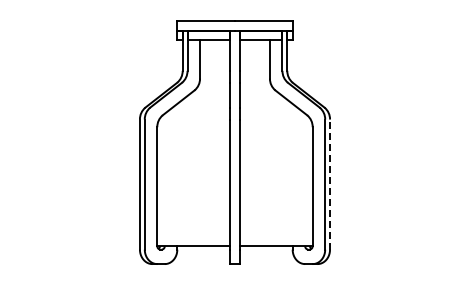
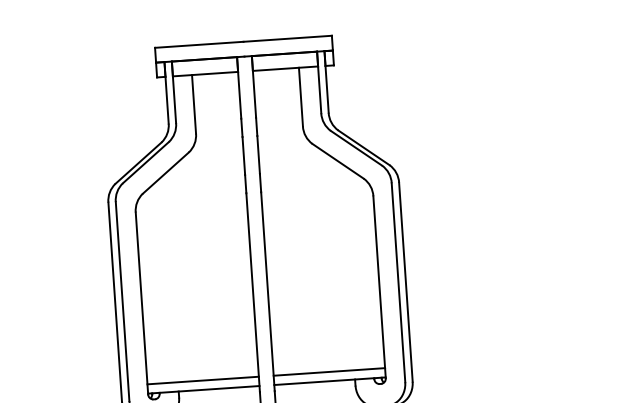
line: (330, 184) -> (406, 282), dashed -> solid
line: (193, 239) -> (202, 380), added
line: (275, 239) -> (328, 371), added

